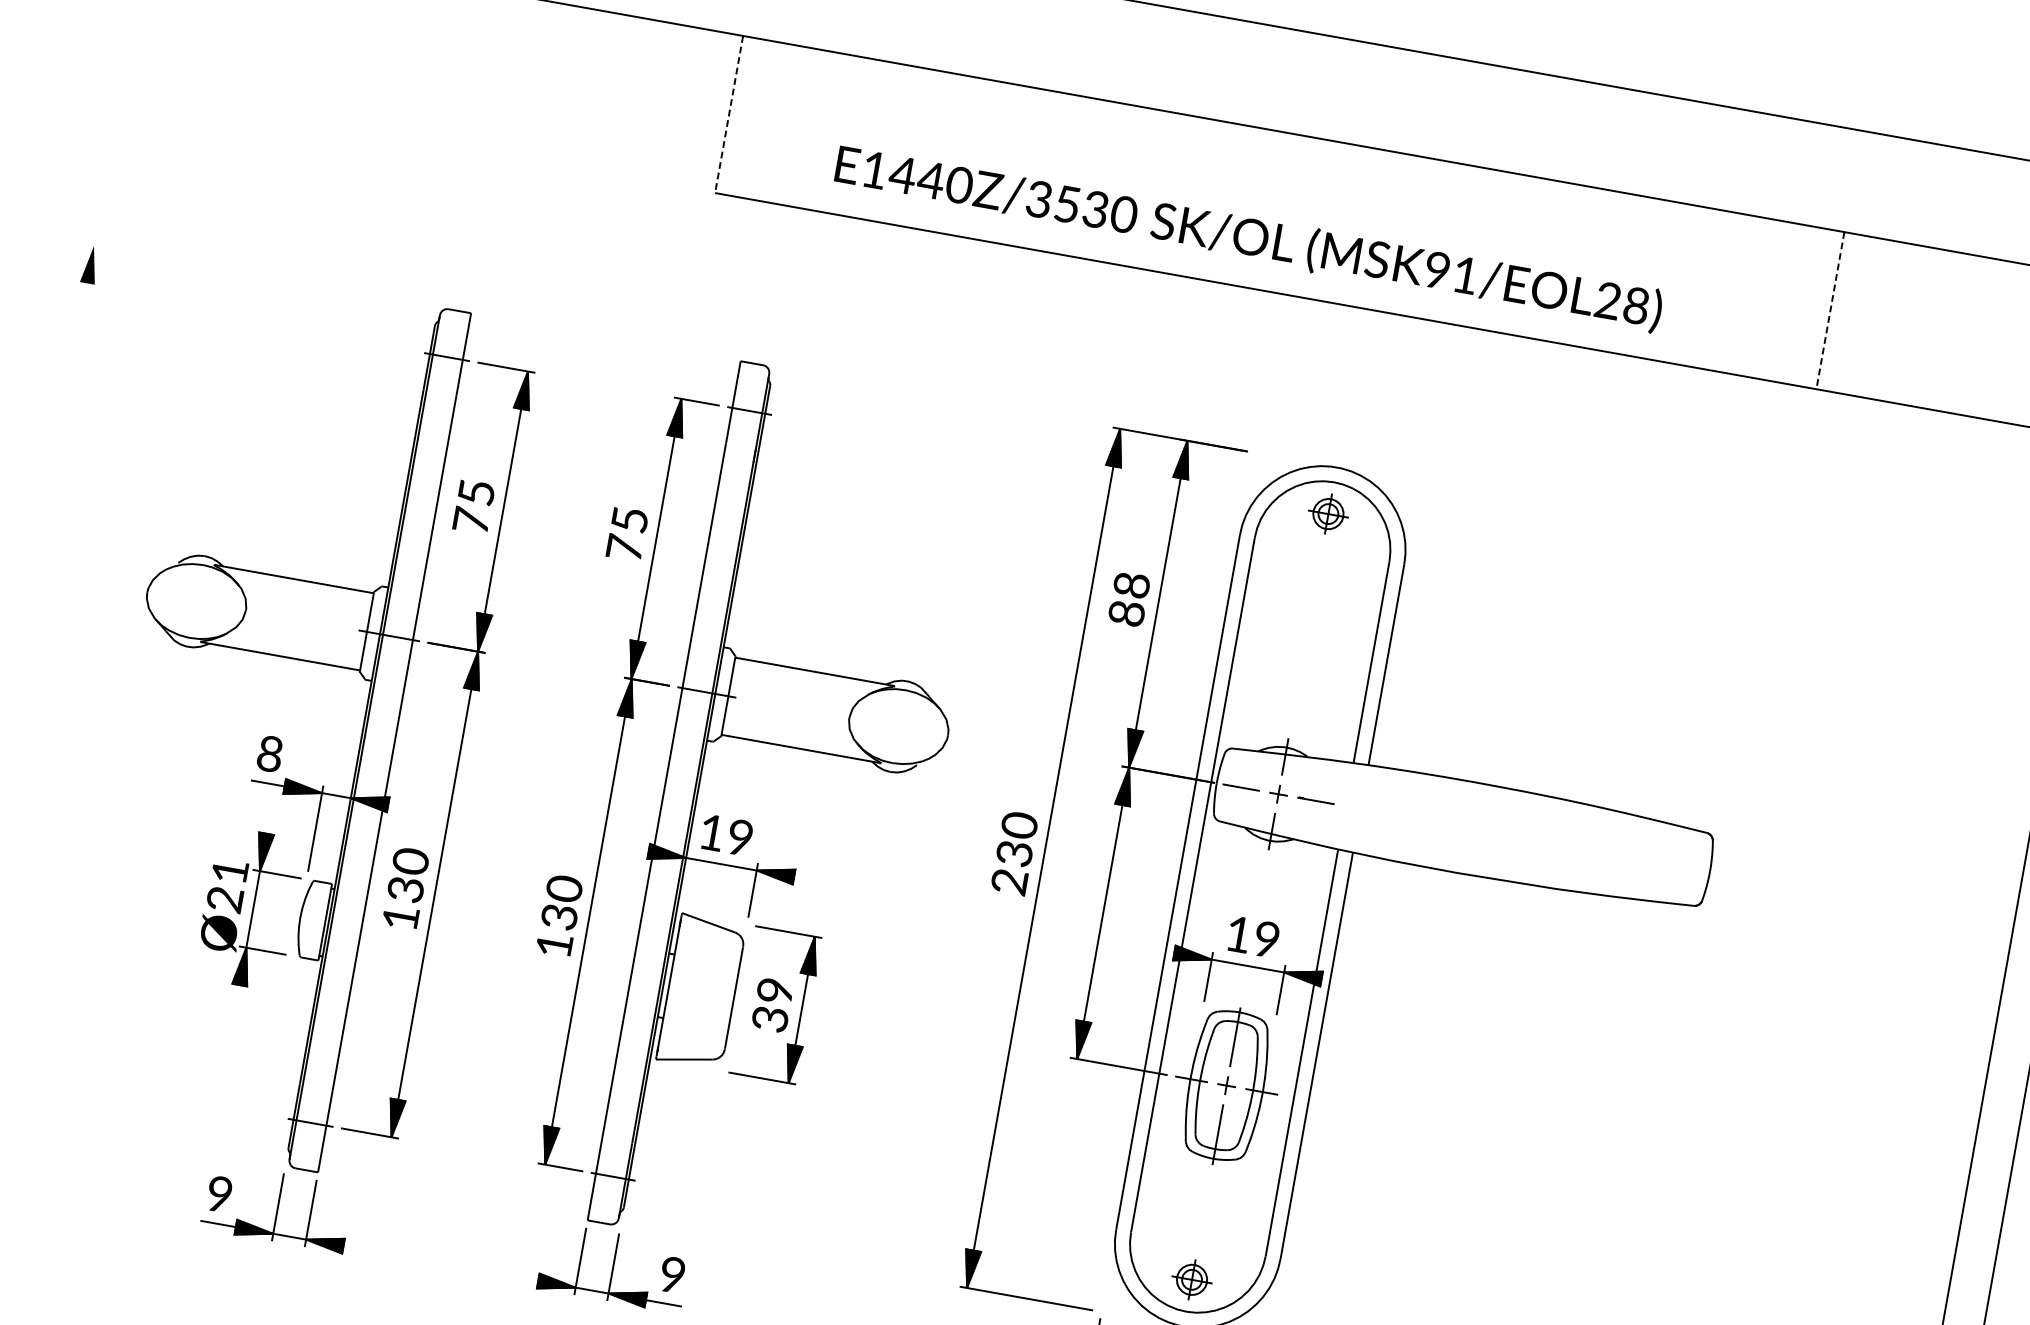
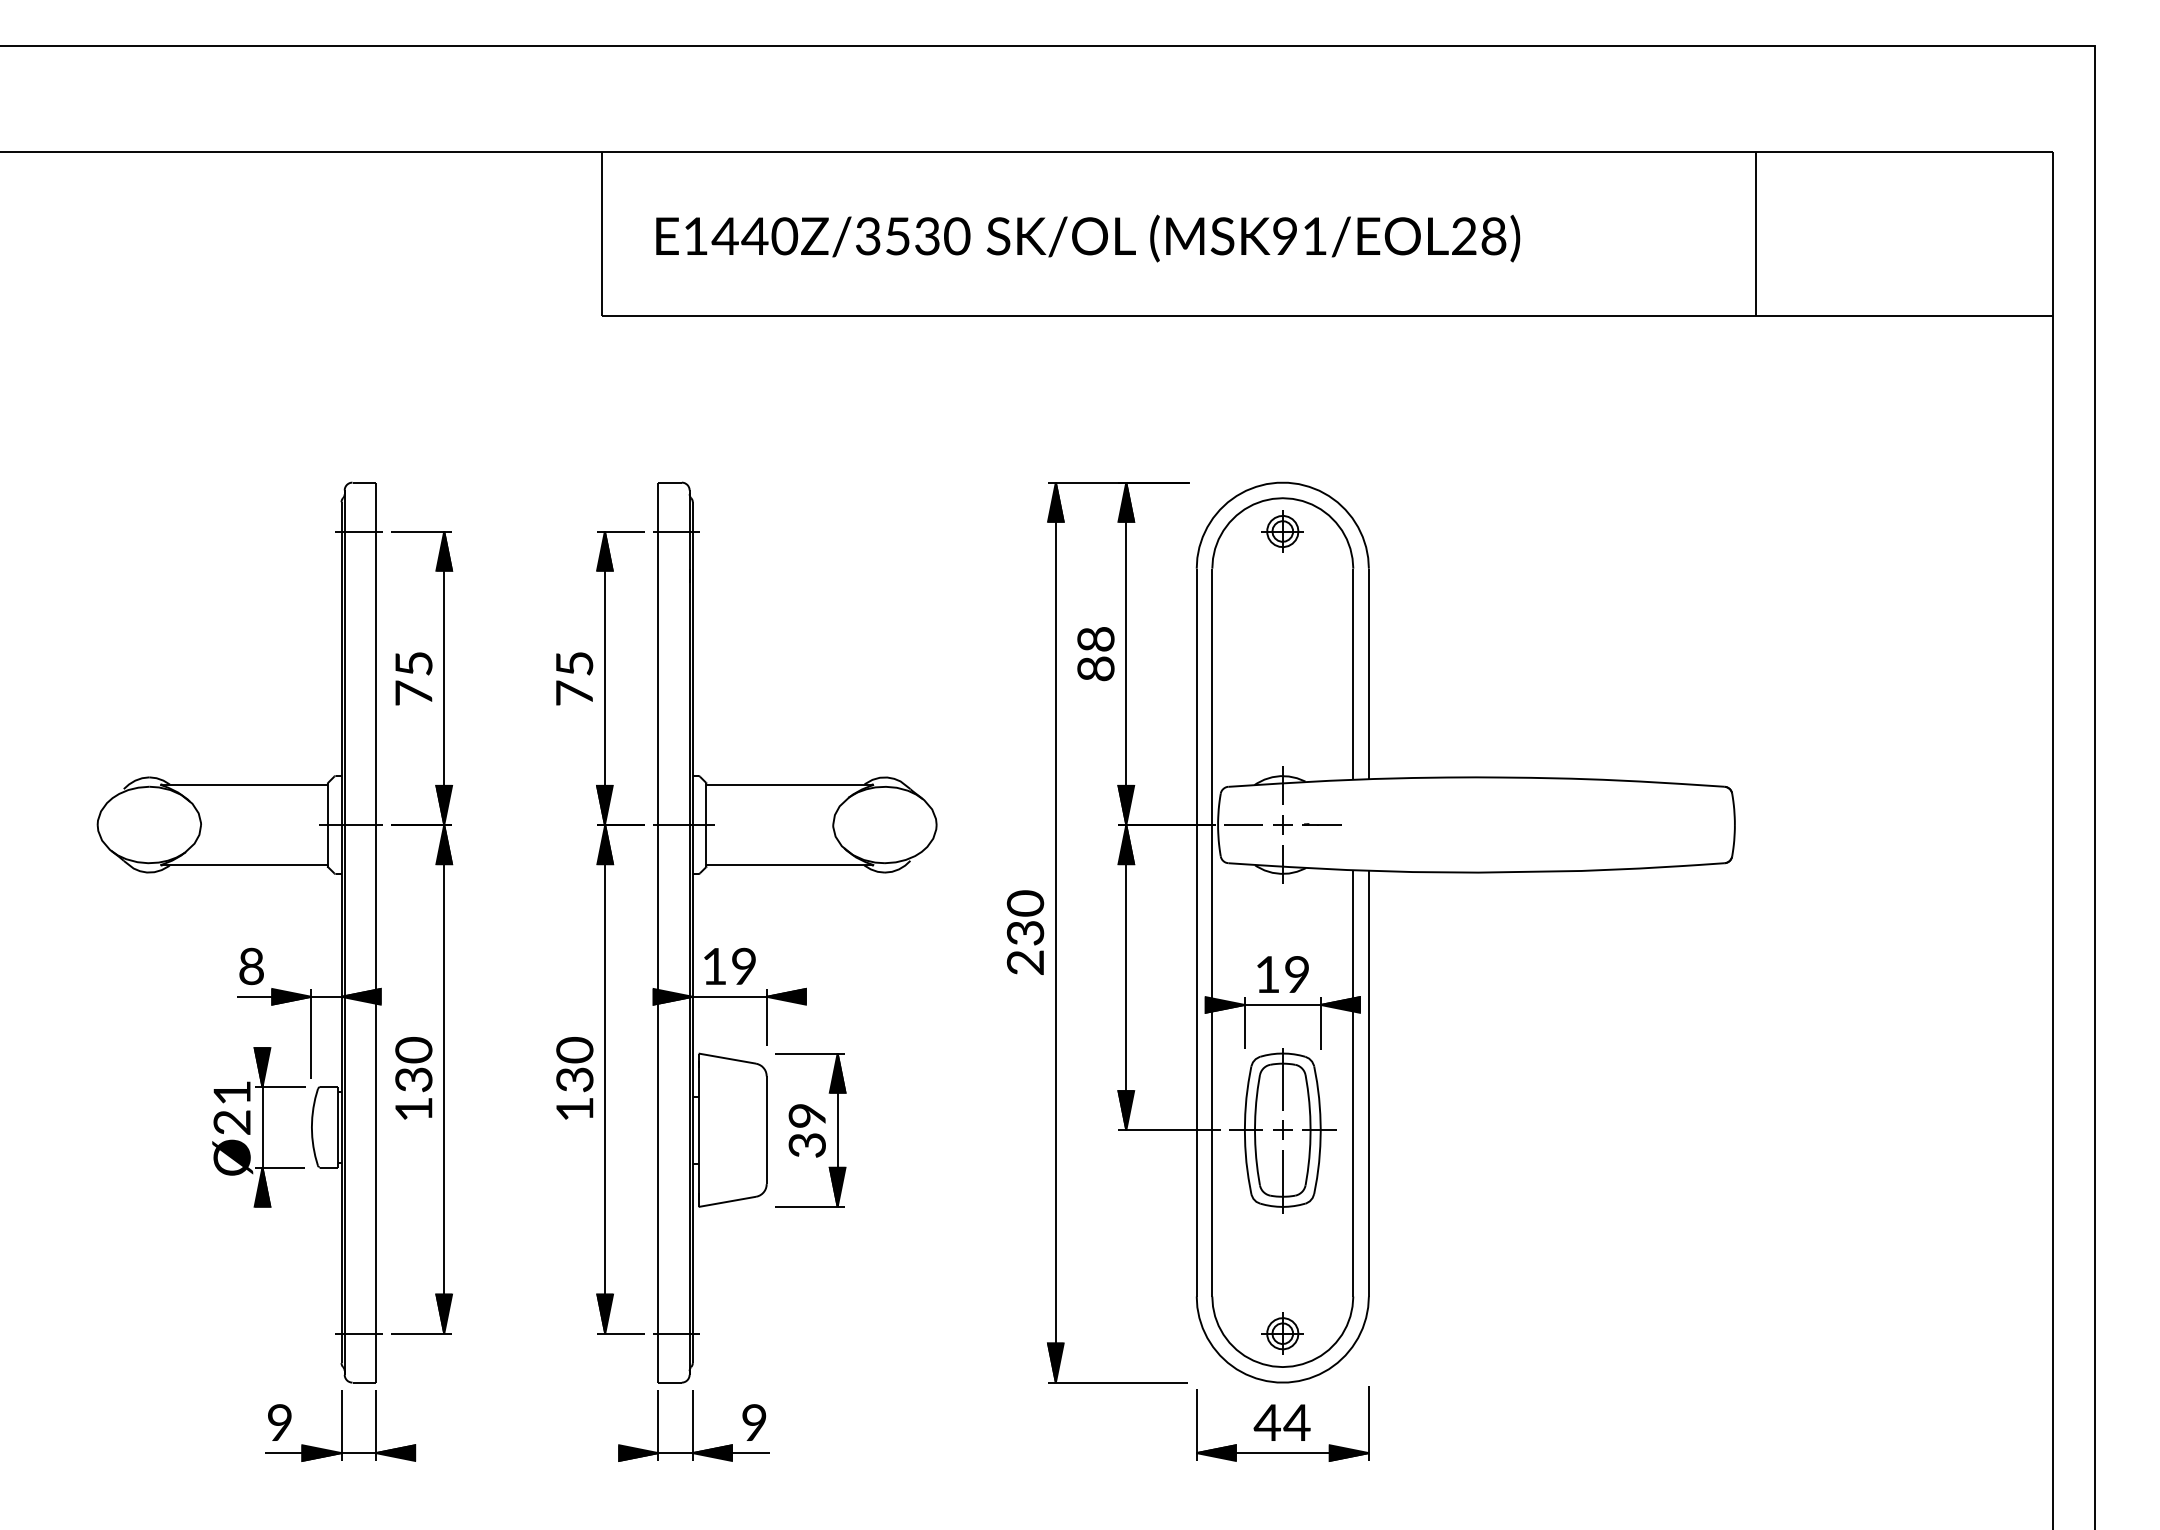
line: (729, 114) -> (602, 234), dashed -> solid
text: (1249, 238) -> (1088, 238), moved
line: (1830, 310) -> (1755, 234), dashed -> solid

